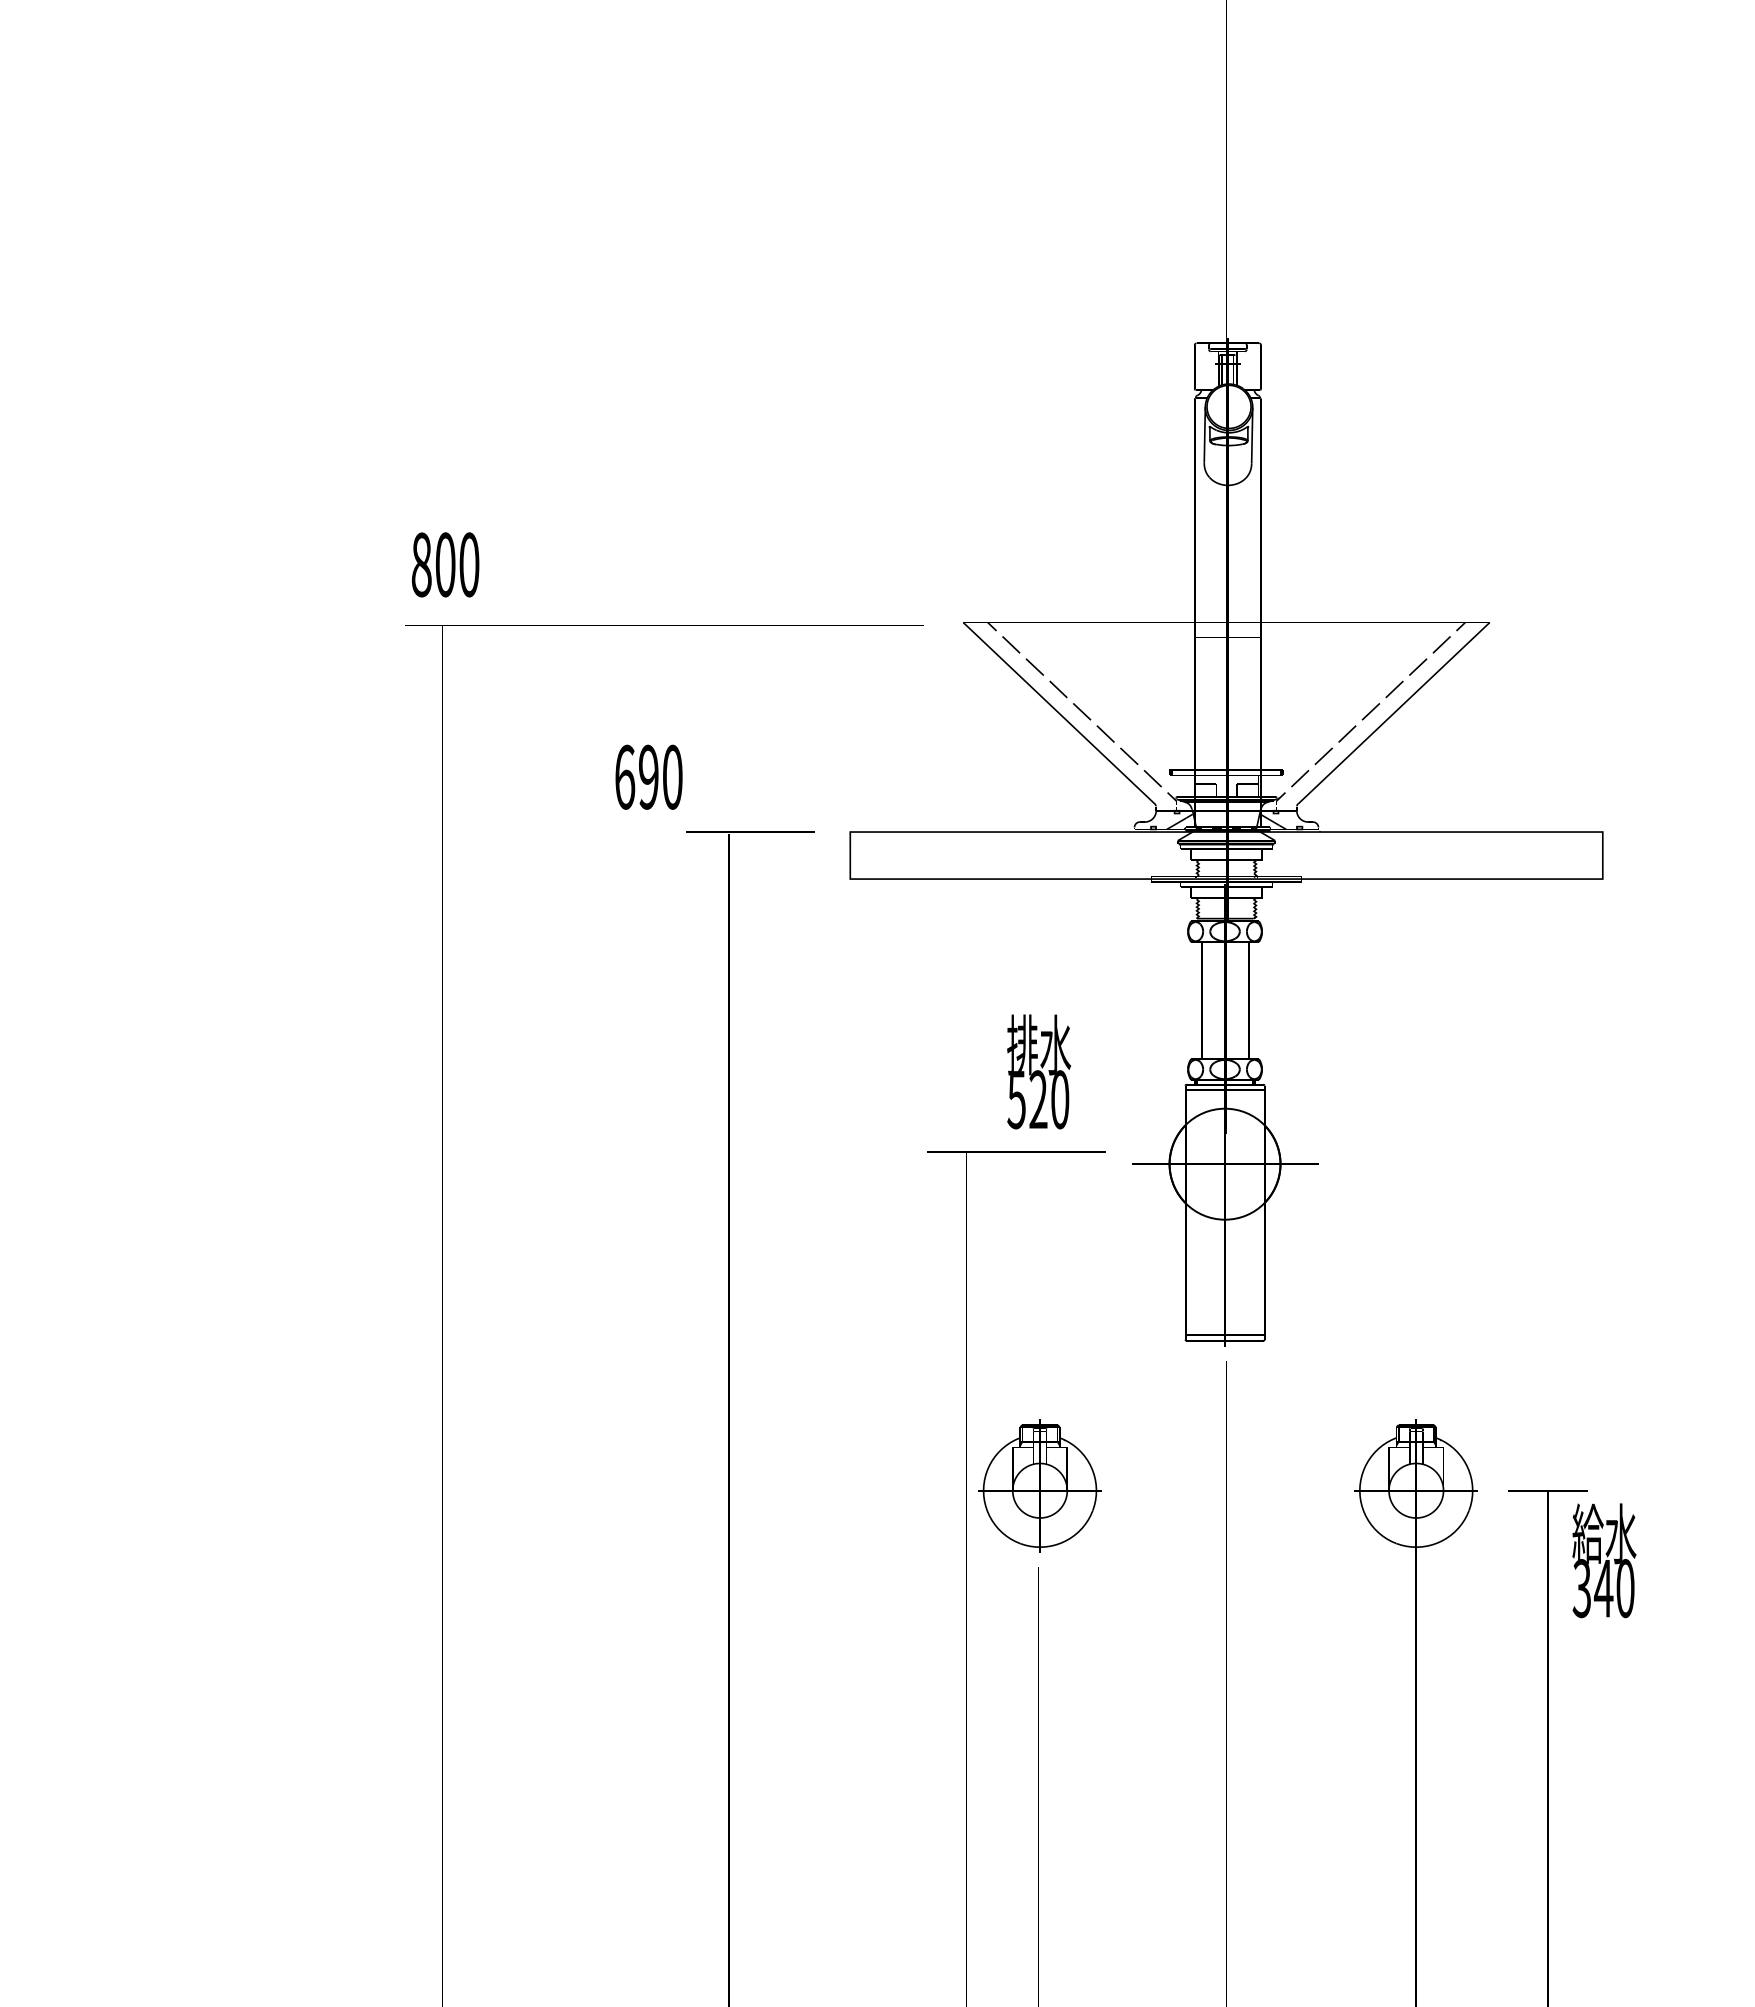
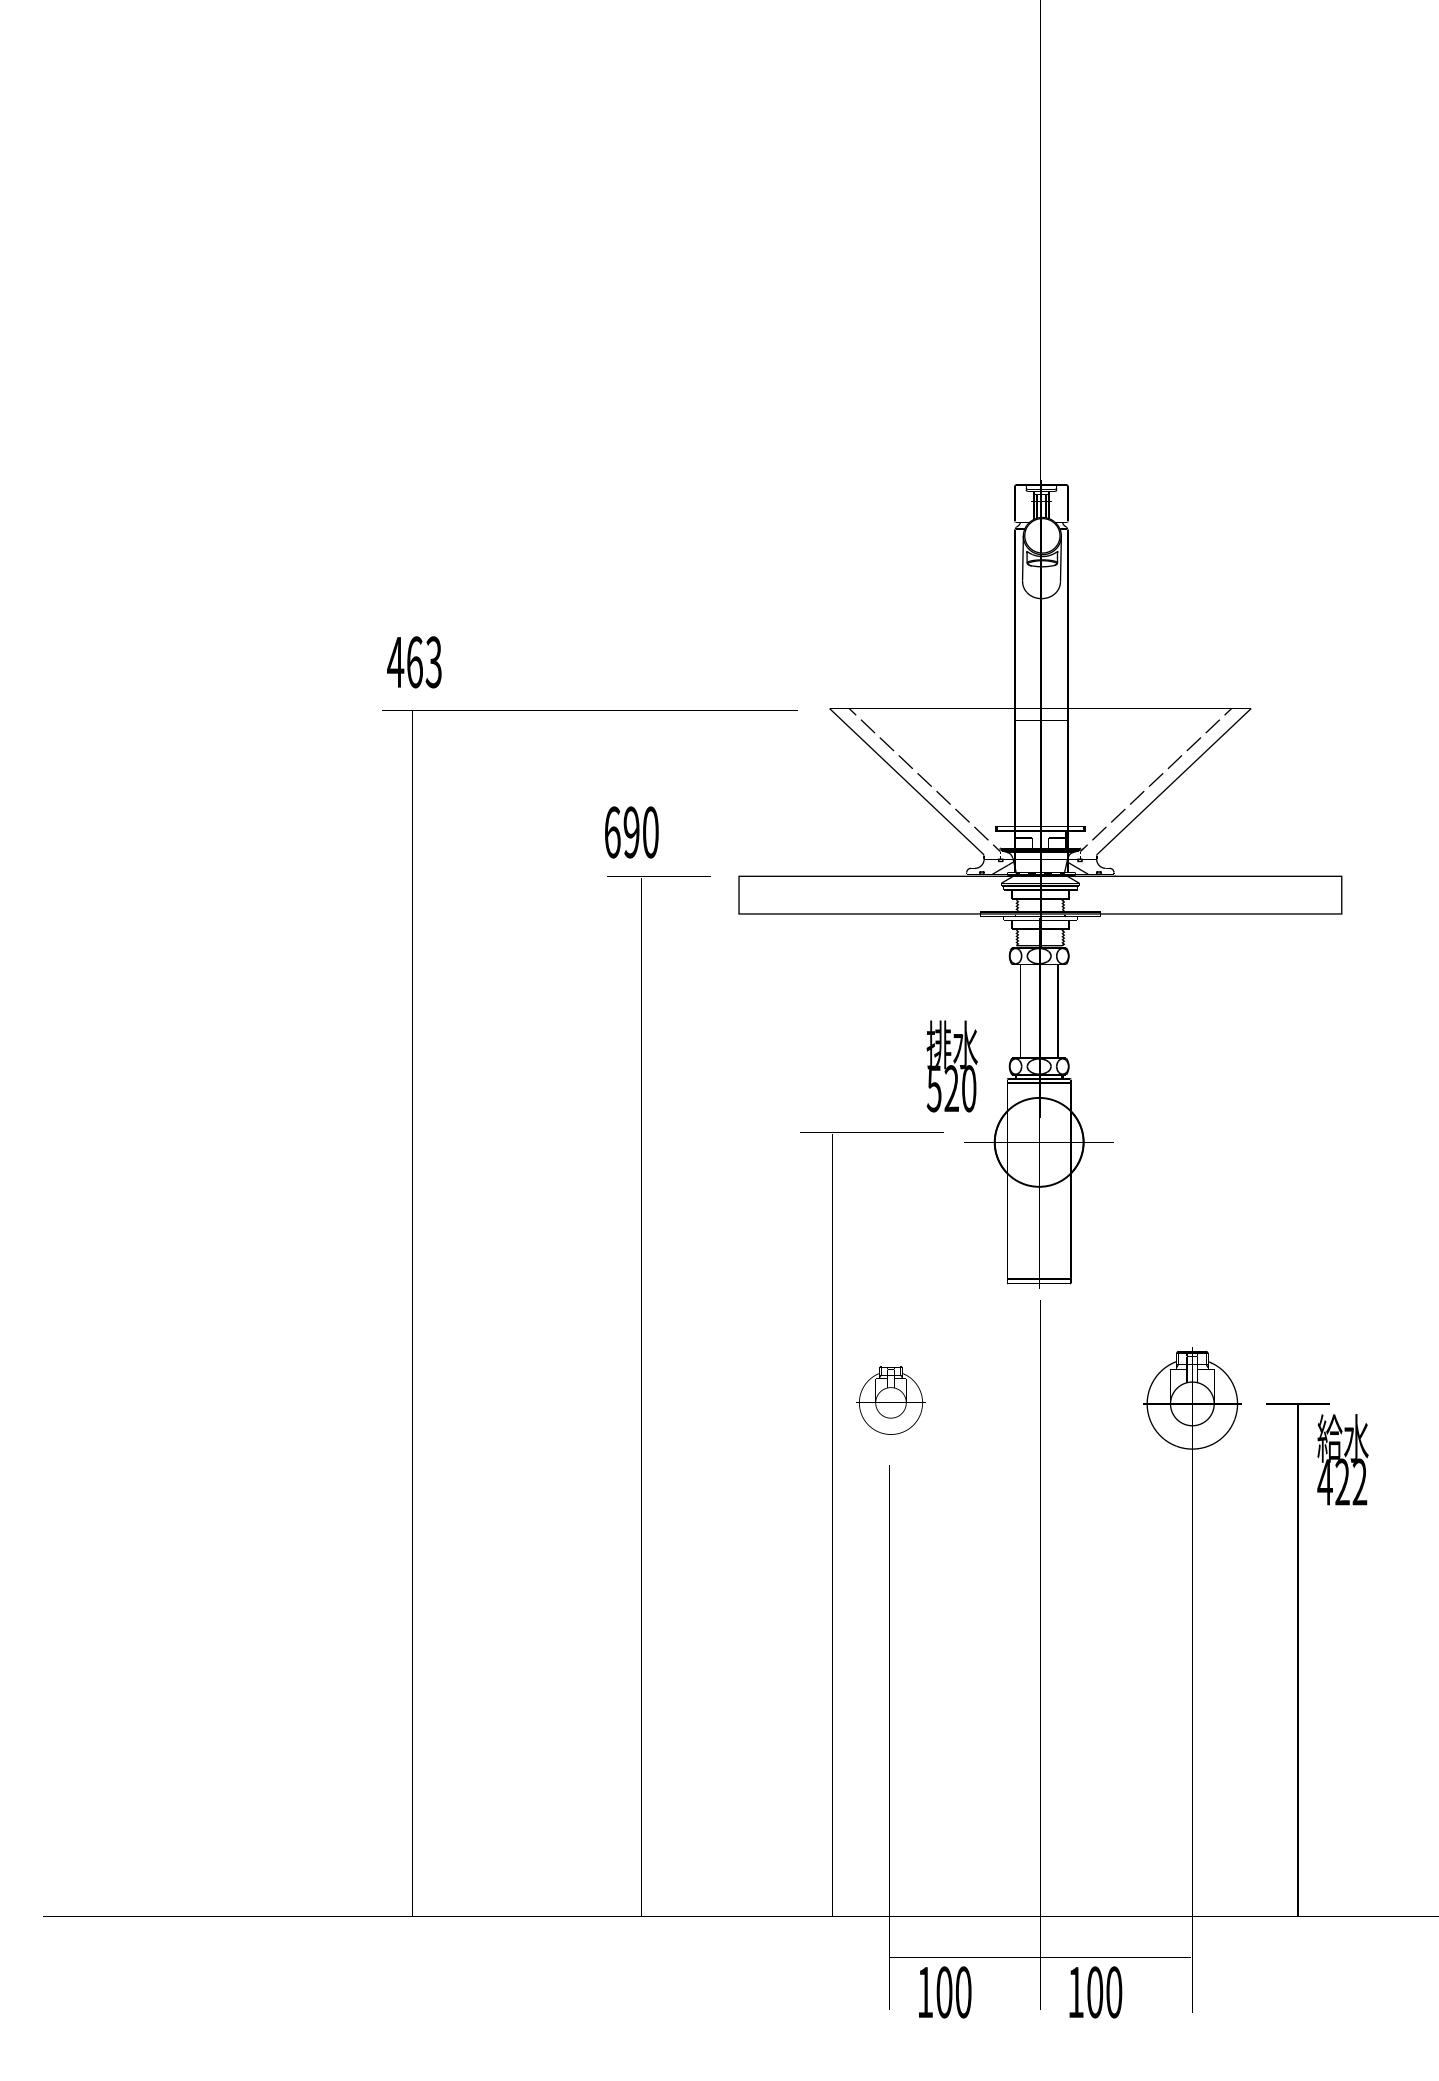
text: (445, 565) -> (414, 662), 800 -> 463
text: (648, 777) -> (631, 832), moved
text: (1038, 1071) -> (951, 1066), moved
part: (1039, 1486) -> (890, 1400), size x0.7
text: (1603, 1587) -> (1342, 1481), 340 -> 422

